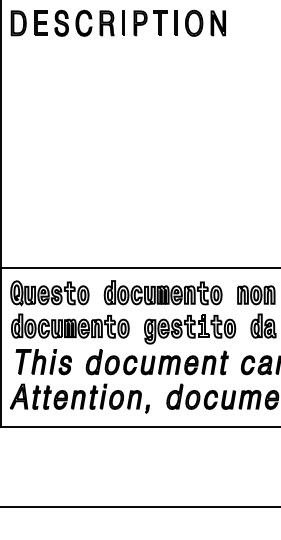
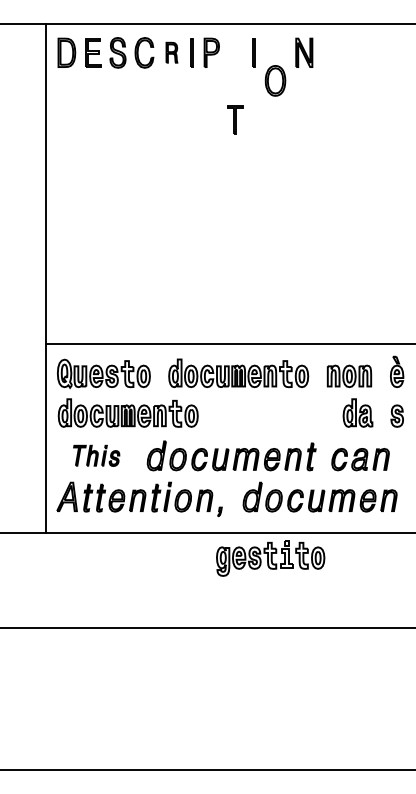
part: (106, 23) -> (171, 52), size x0.7
part: (160, 23) -> (235, 119), moved
part: (194, 23) -> (275, 80), moved
part: (189, 329) -> (270, 558), moved
part: (43, 361) -> (96, 455), size x0.7

